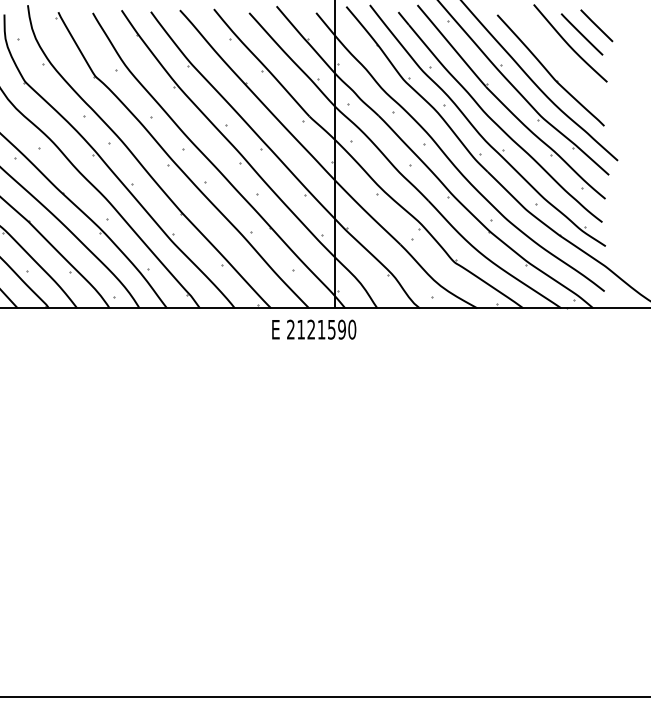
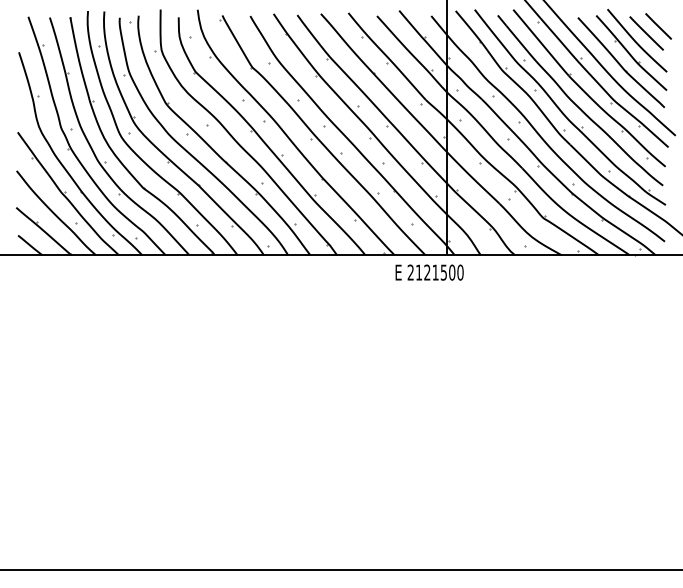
part: (563, 57) -> (631, 52), added
text: (342, 329) -> (452, 272), 2121590 -> 2121500

